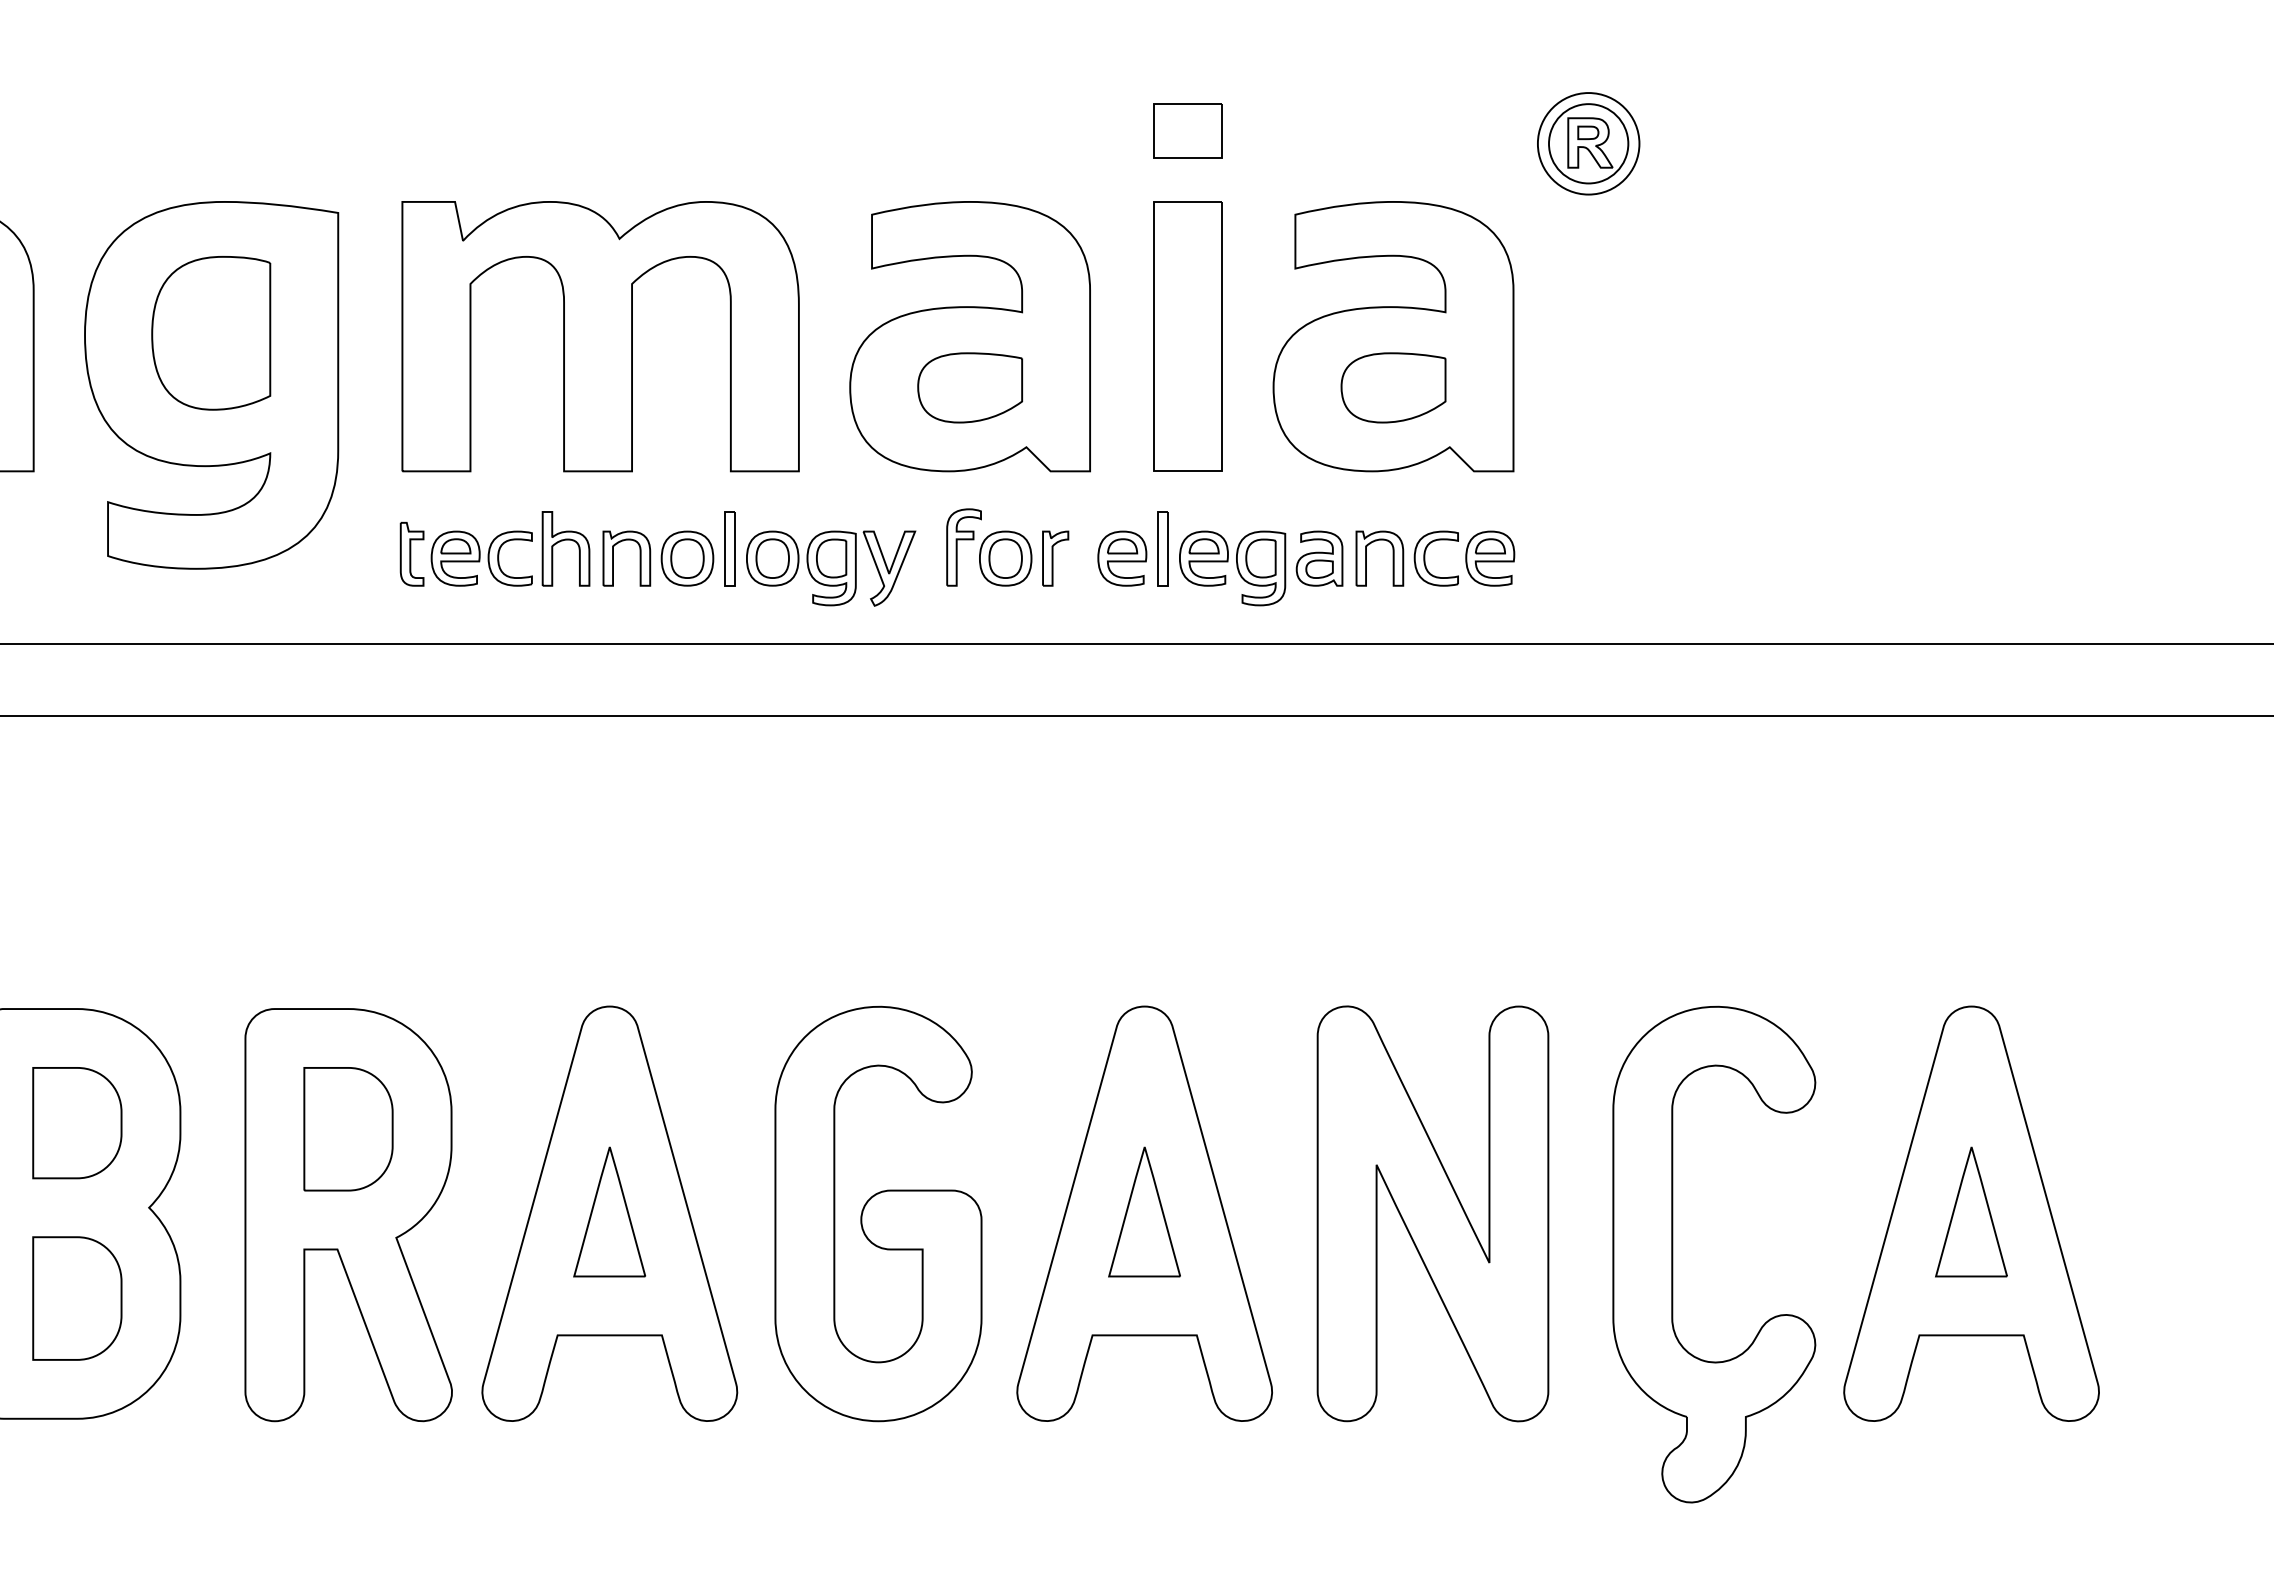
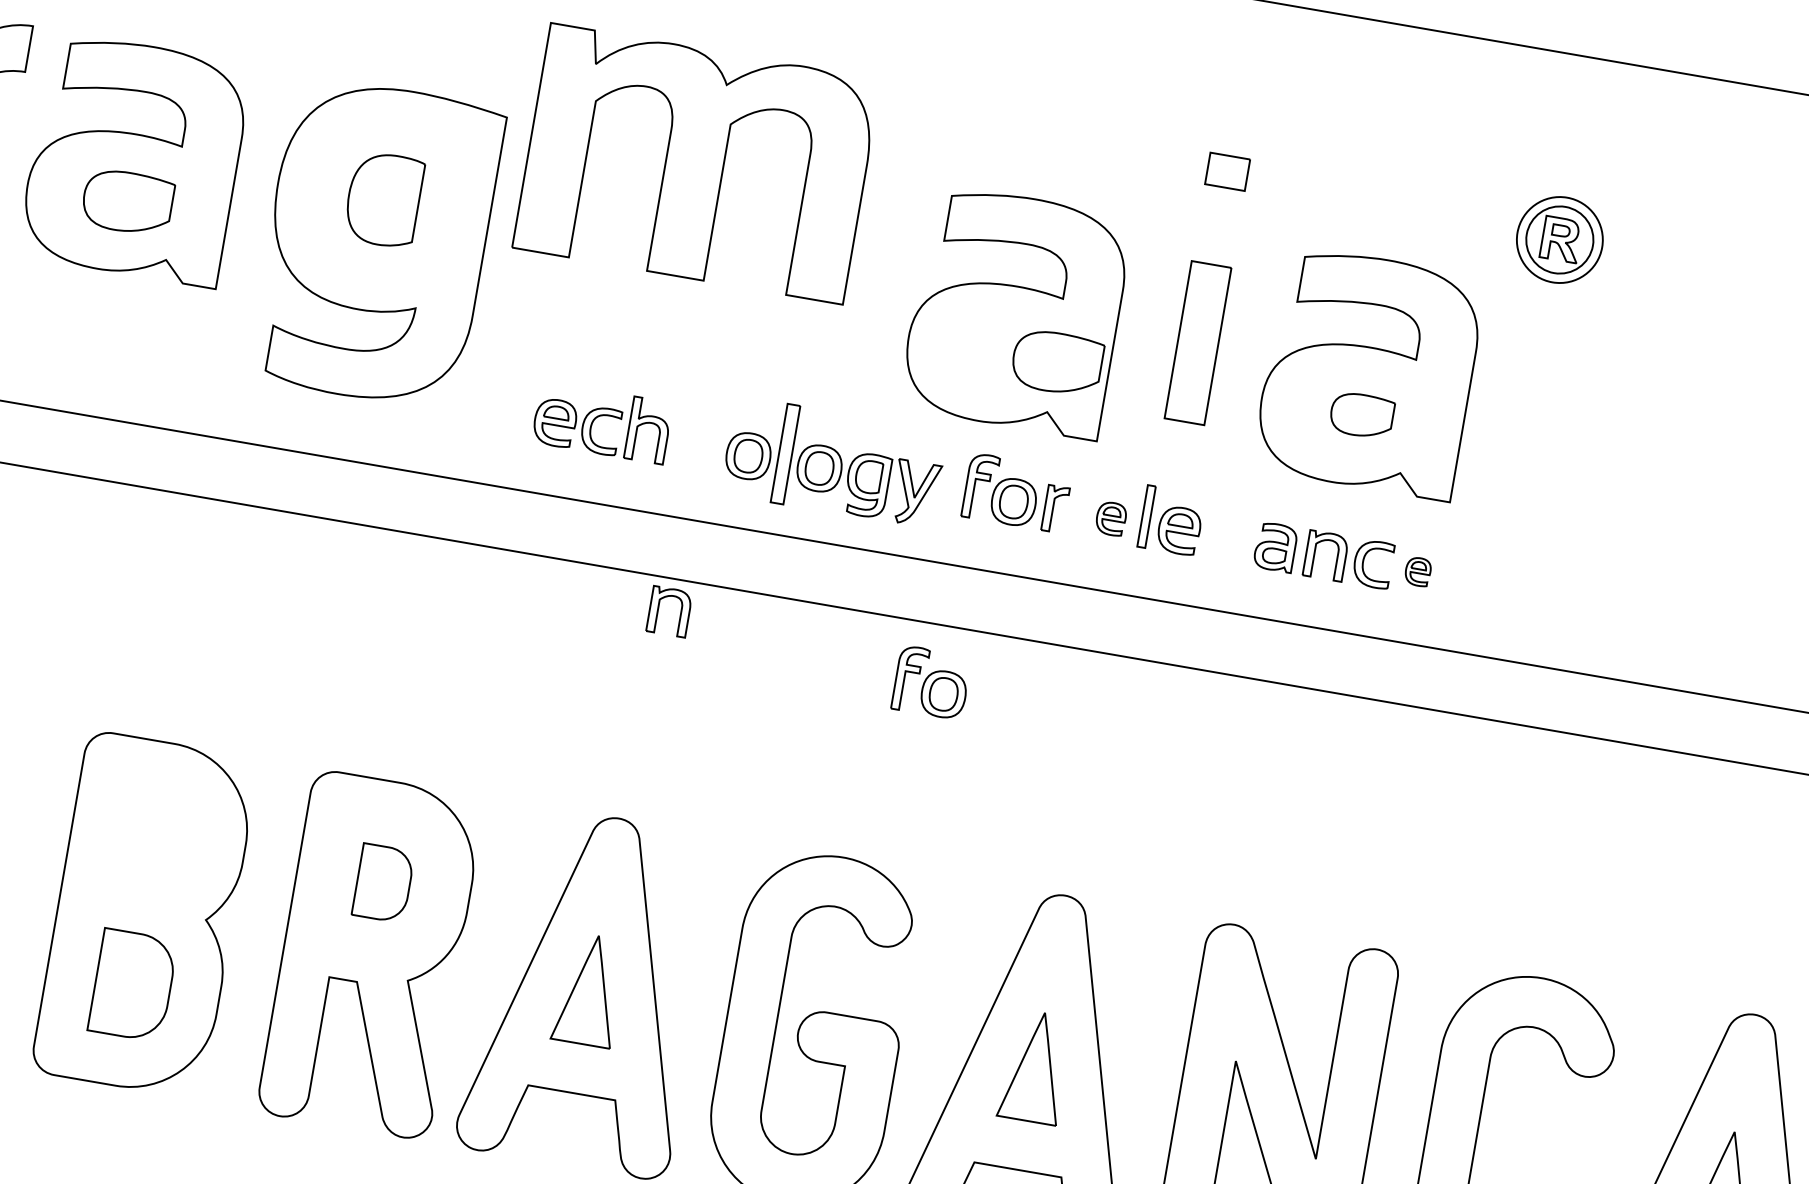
part: (1187, 130) -> (1227, 171), size x0.7
part: (211, 333) -> (383, 199), size x0.7
part: (600, 336) -> (696, 163), moved
part: (1187, 336) -> (1197, 342), size x0.7
part: (969, 387) -> (1056, 362), moved
part: (1393, 387) -> (1361, 415), size x0.7
part: (729, 548) -> (784, 453), size x1.6
part: (411, 553) -> (519, 412), removed
part: (613, 558) -> (658, 609), moved
part: (1122, 558) -> (1111, 518), size x0.7
part: (1490, 558) -> (1418, 571), size x0.6
part: (1261, 568) -> (1225, 547), removed
part: (946, 785) -> (931, 682), added
part: (77, 1123) -> (158, 839), removed
part: (348, 1129) -> (383, 883), size x0.7

